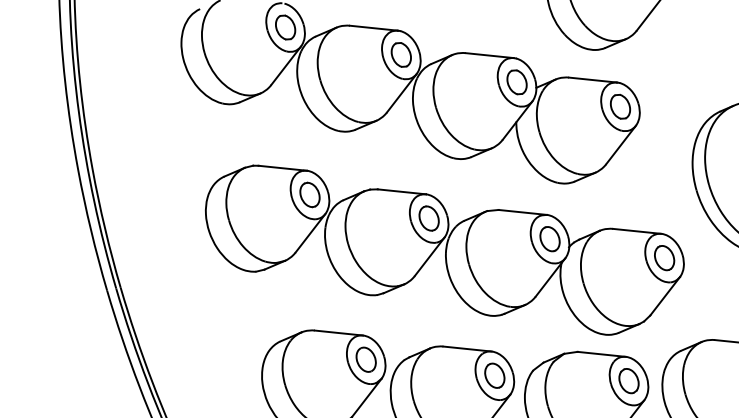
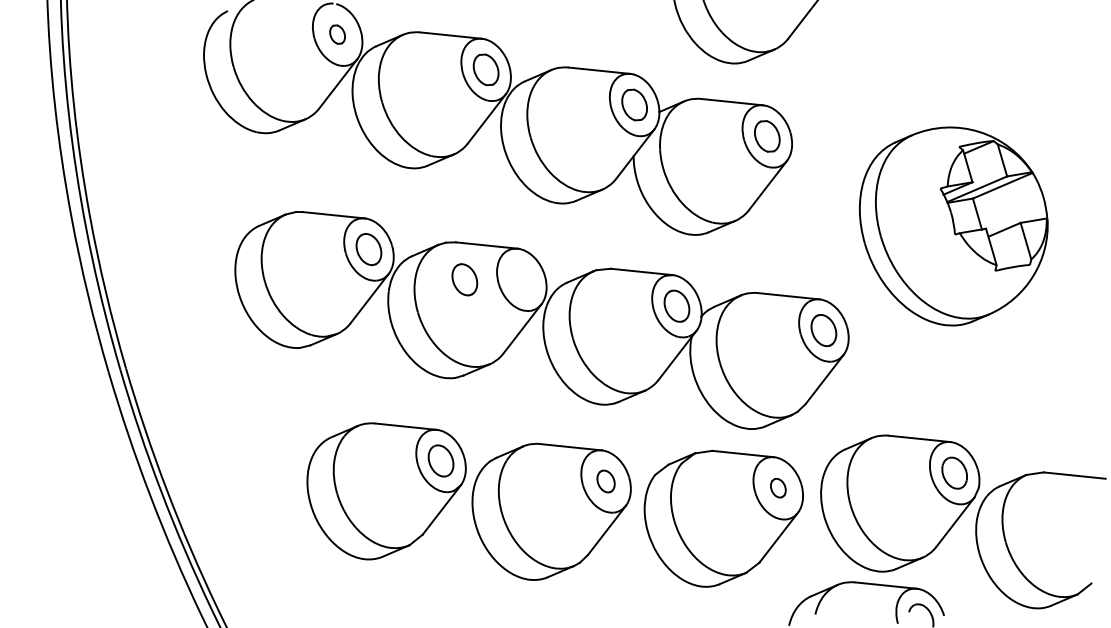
part: (285, 27) -> (337, 34), size x0.6
part: (428, 218) -> (464, 279), moved
part: (494, 375) -> (605, 481), size x0.7
part: (629, 380) -> (778, 487), size x0.6

